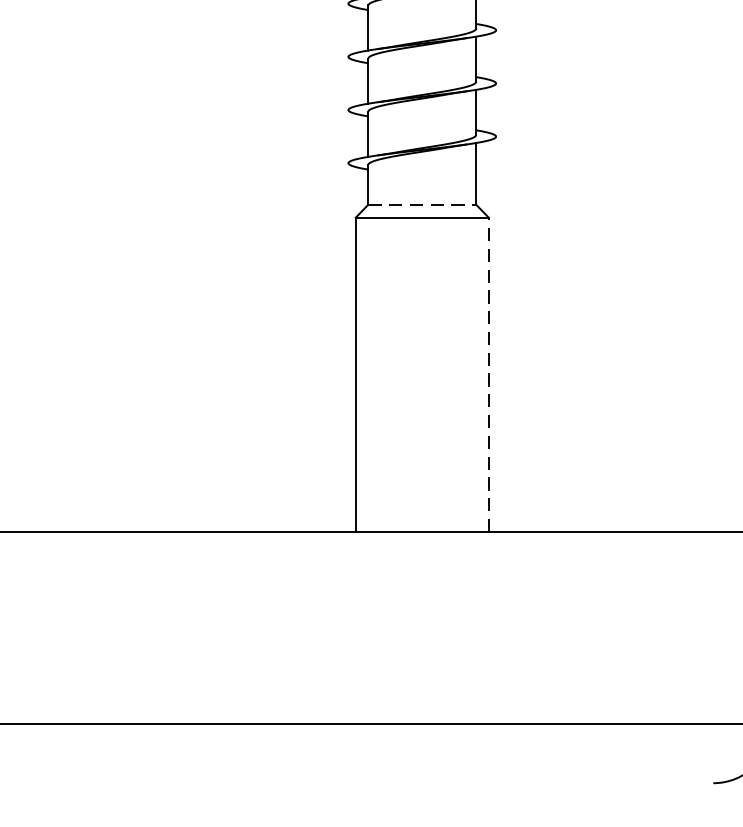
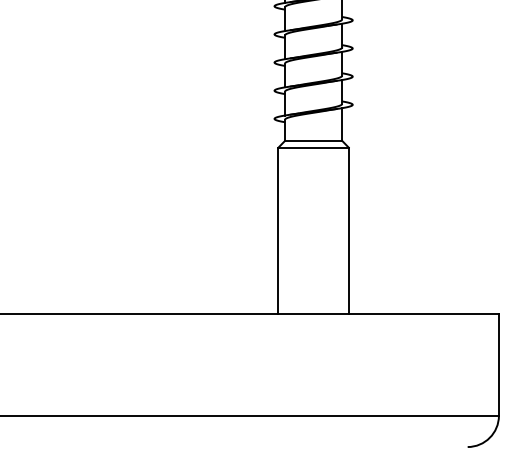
line: (422, 204) -> (313, 140), dashed -> solid
line: (488, 374) -> (348, 230), dashed -> solid

